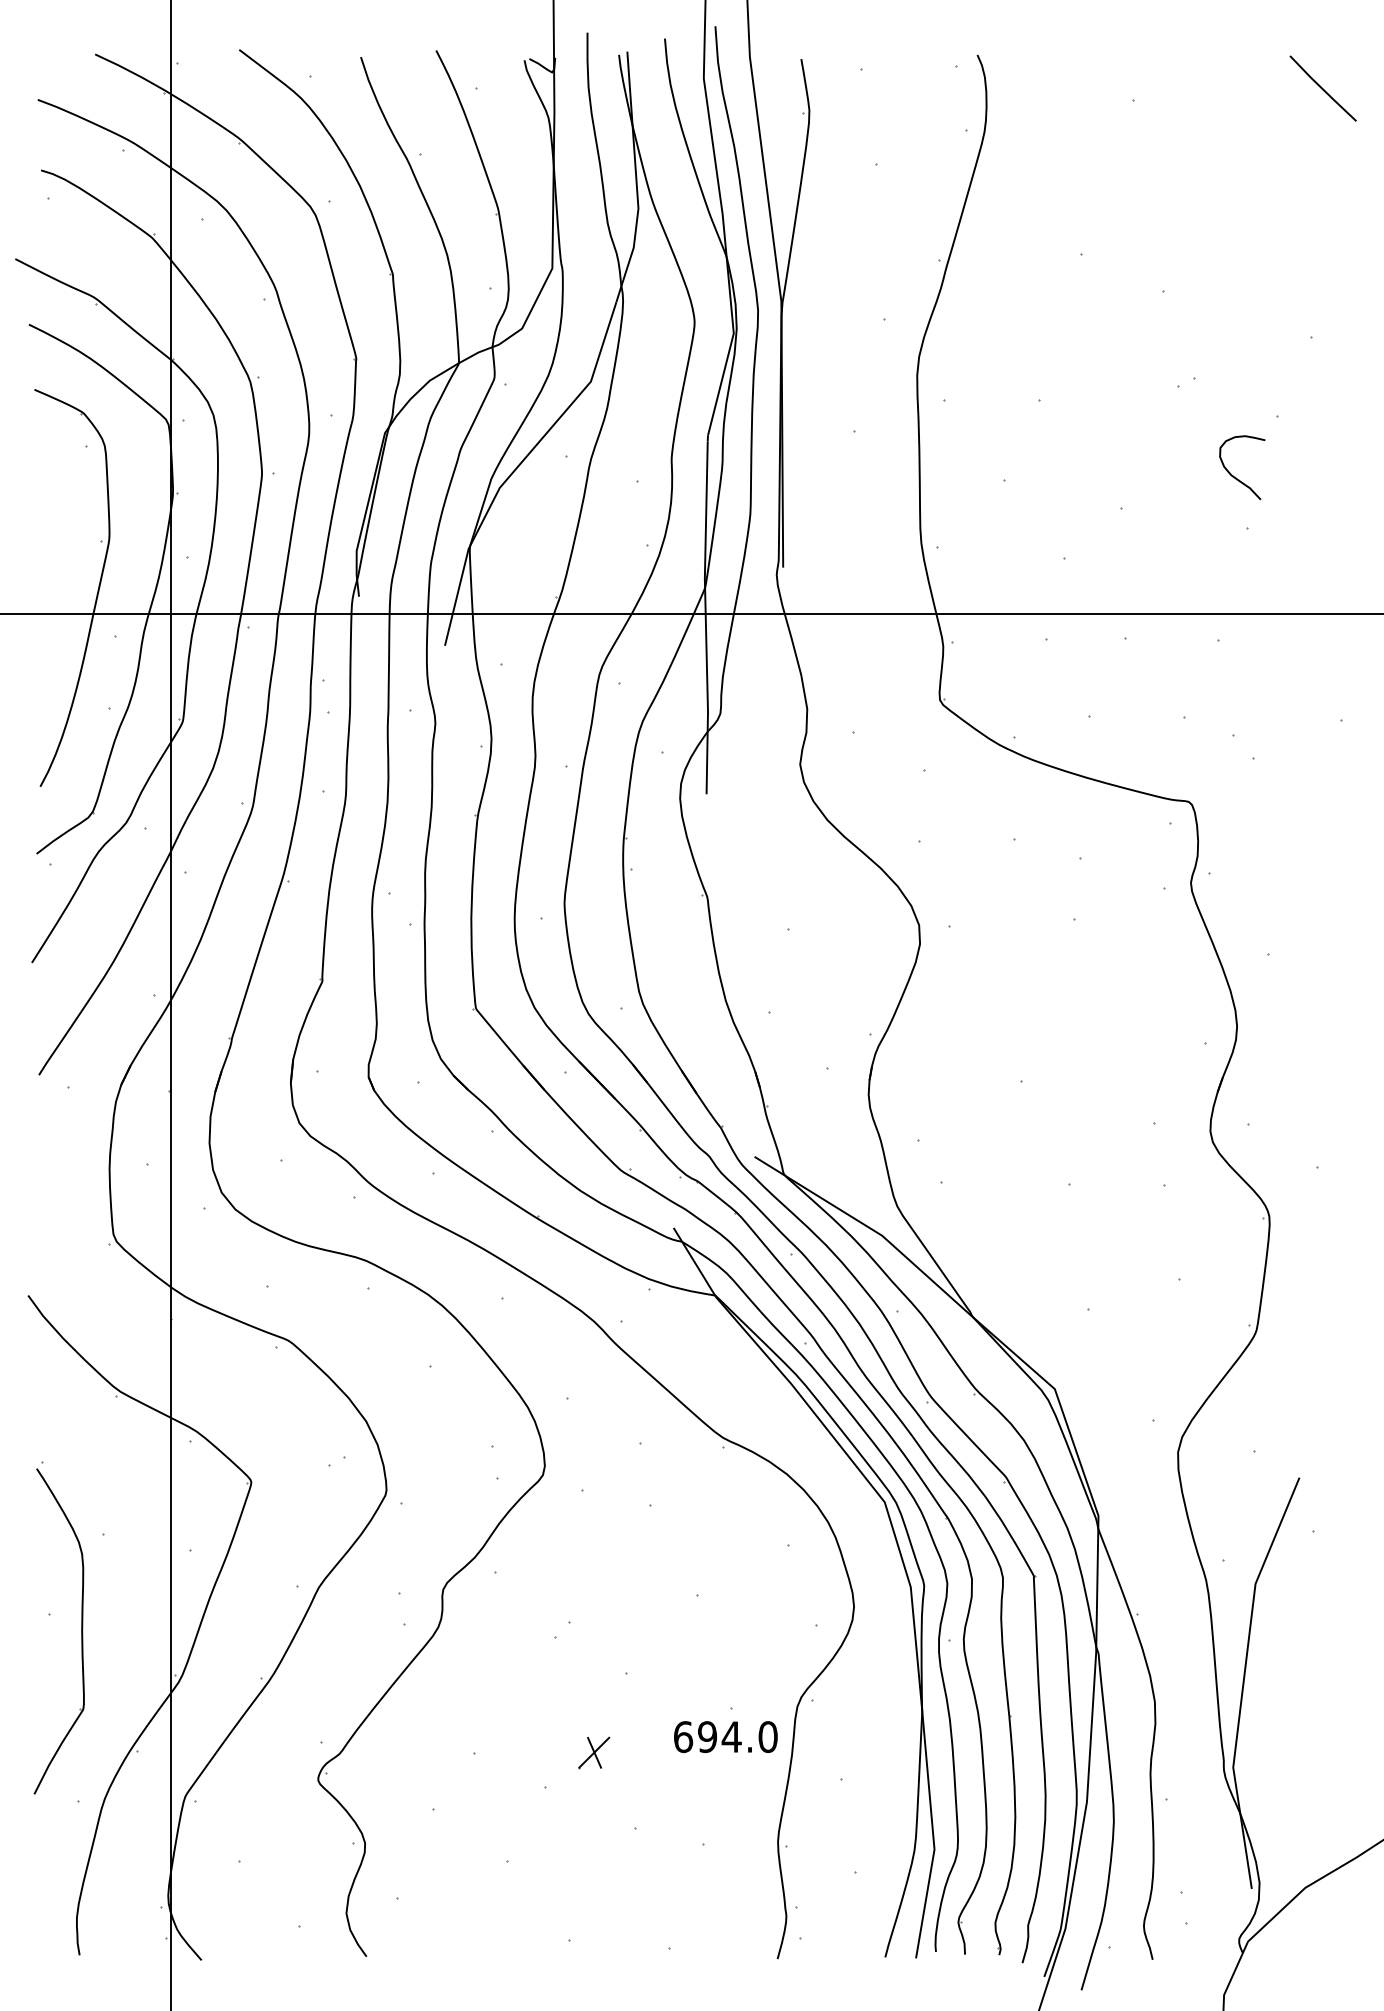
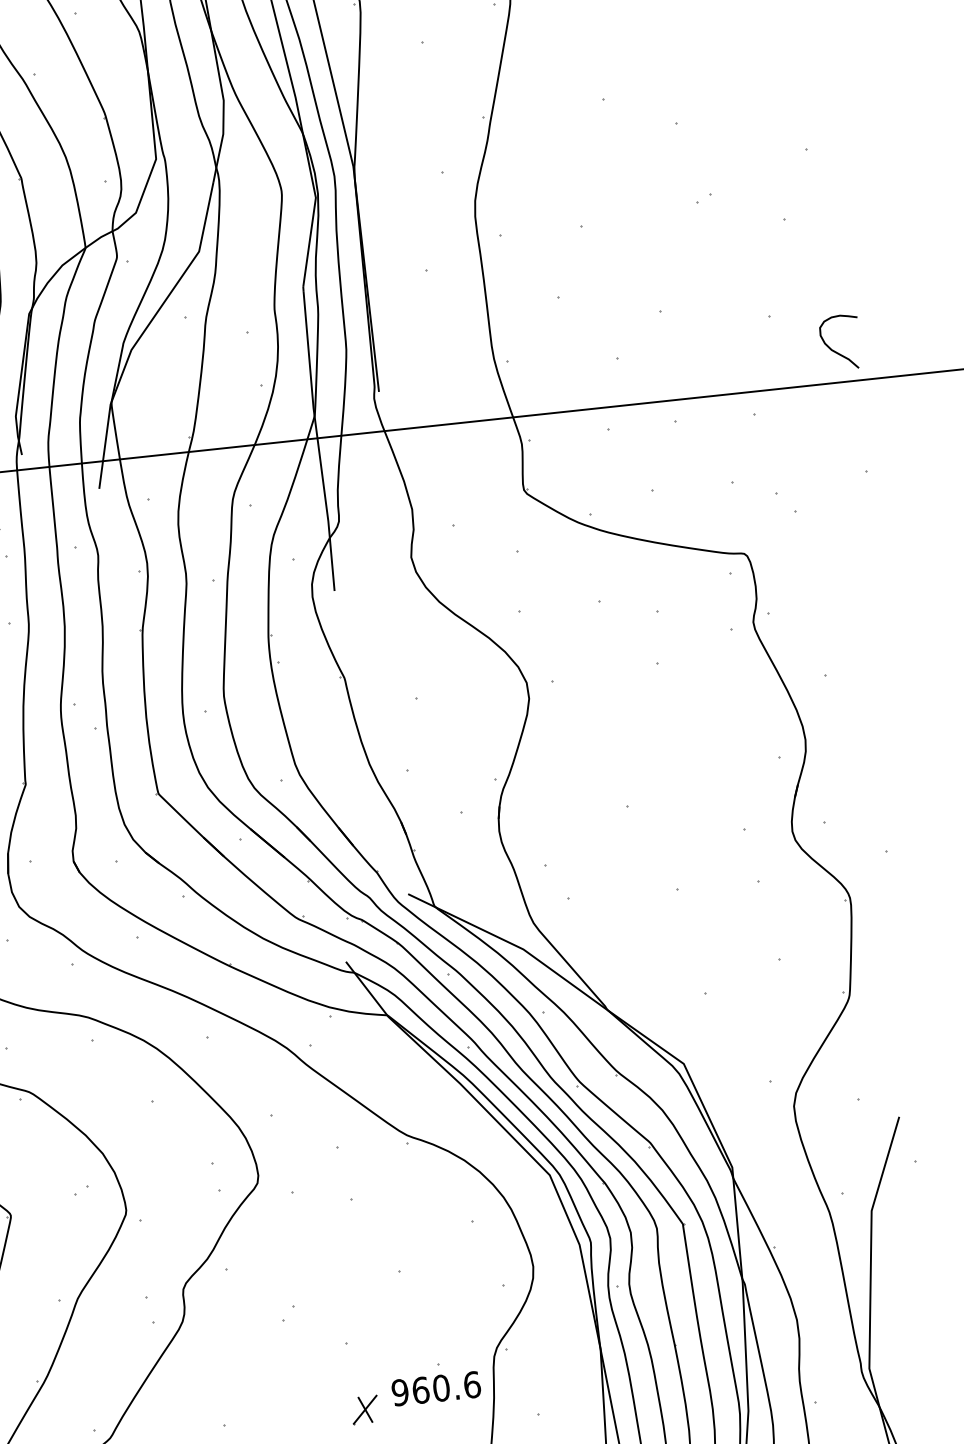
curve: (1236, 477) -> (836, 351), moved
text: (725, 1737) -> (436, 1389), 694.0 -> 960.6
part: (594, 1752) -> (365, 1409), moved

